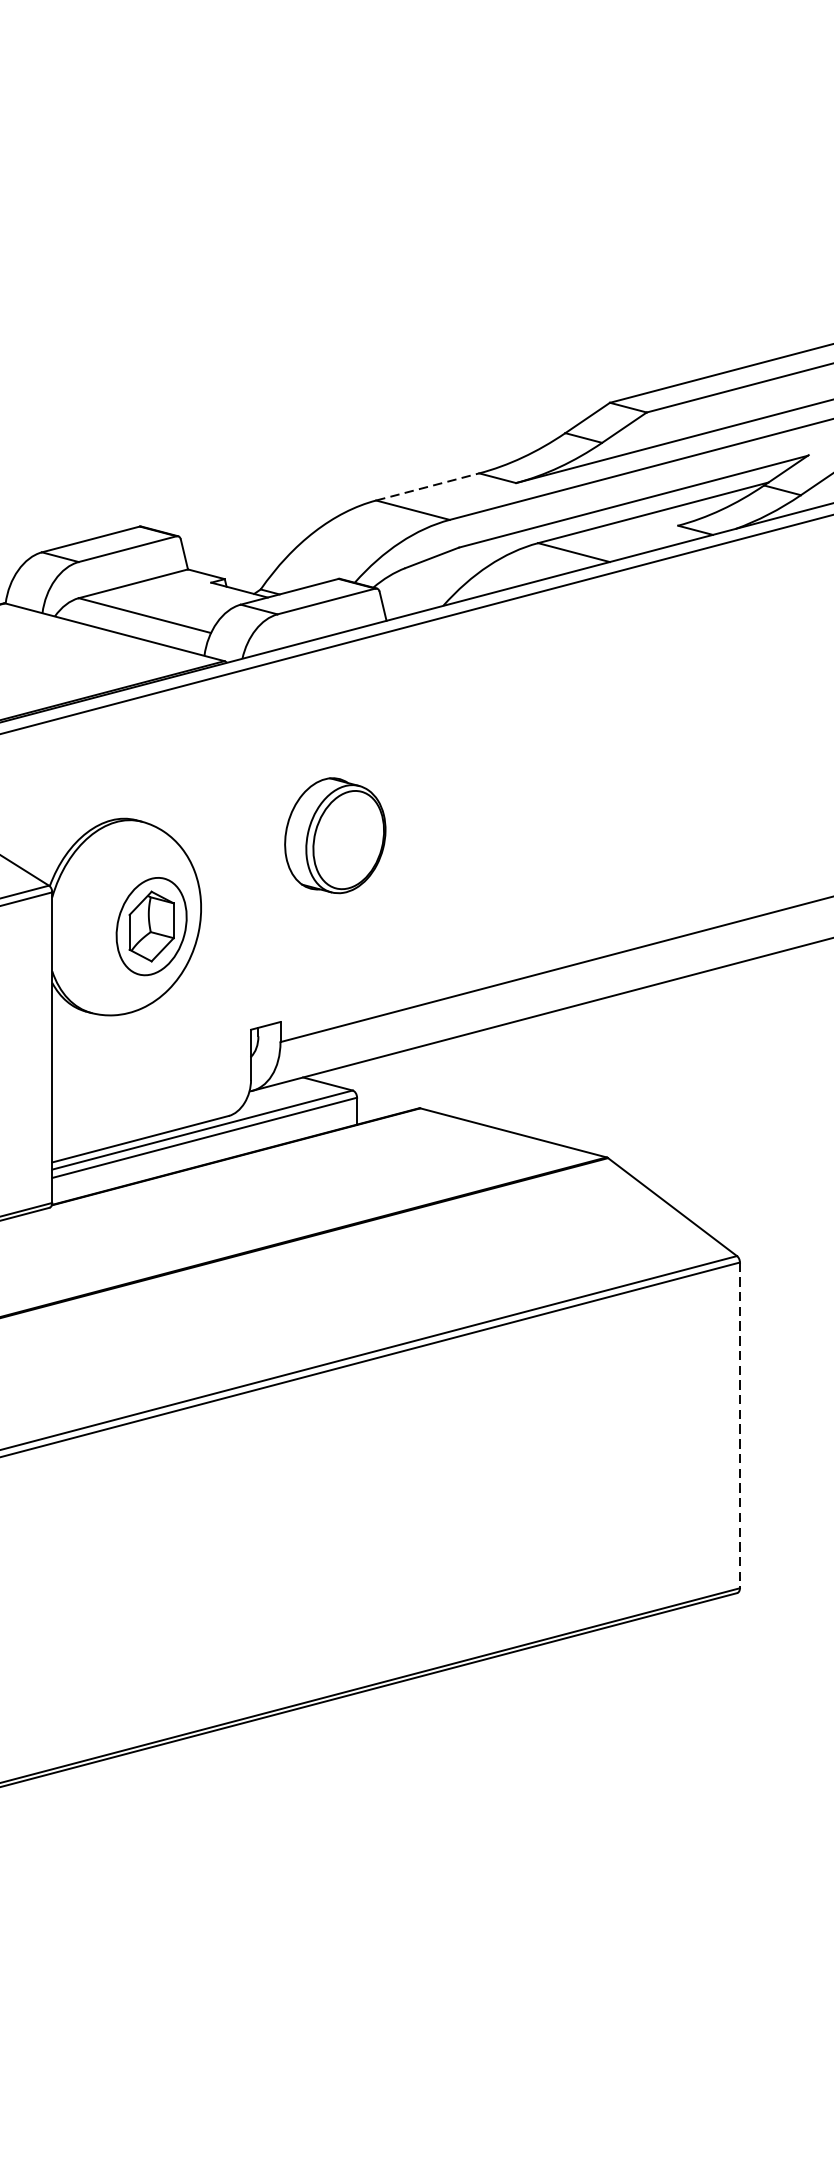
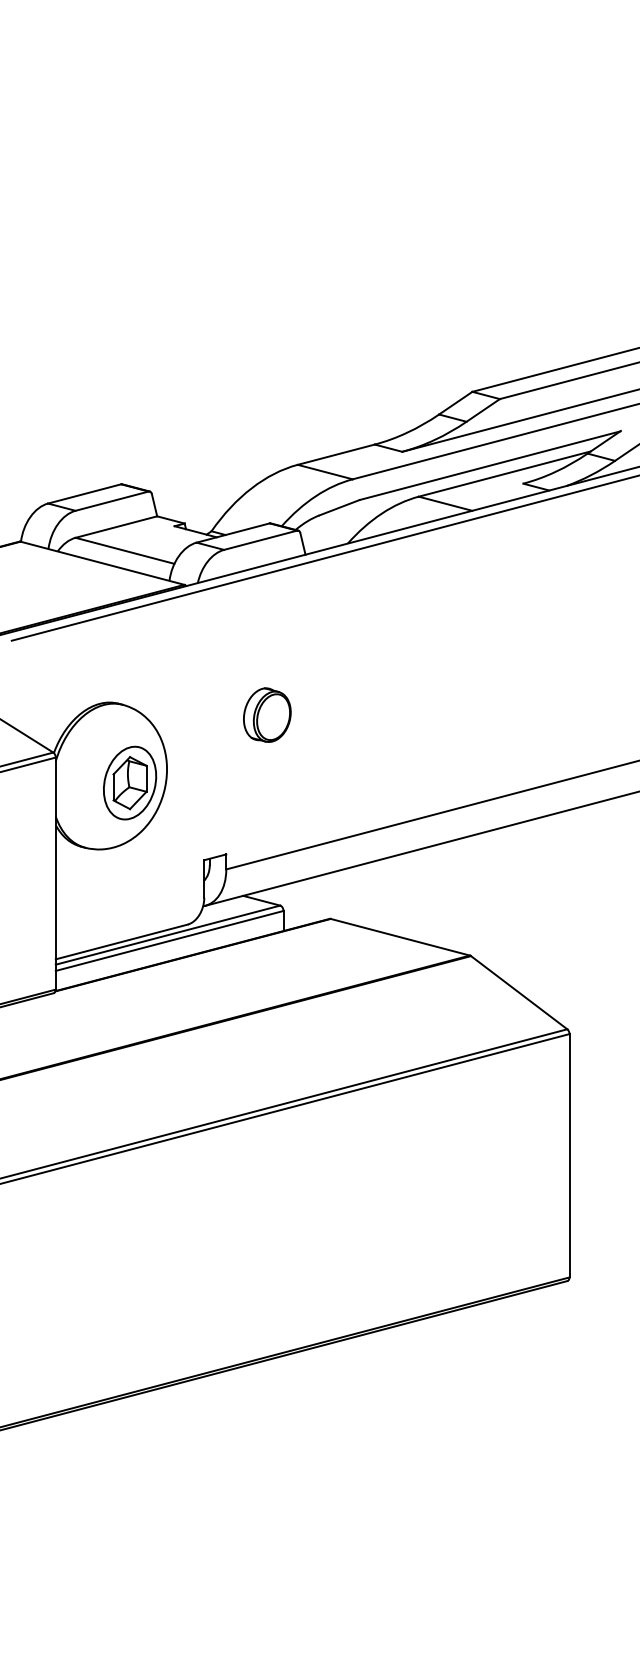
line: (428, 486) -> (336, 454), dashed -> solid
part: (335, 834) -> (267, 714), size x0.62
line: (739, 1425) -> (569, 1155), dashed -> solid

